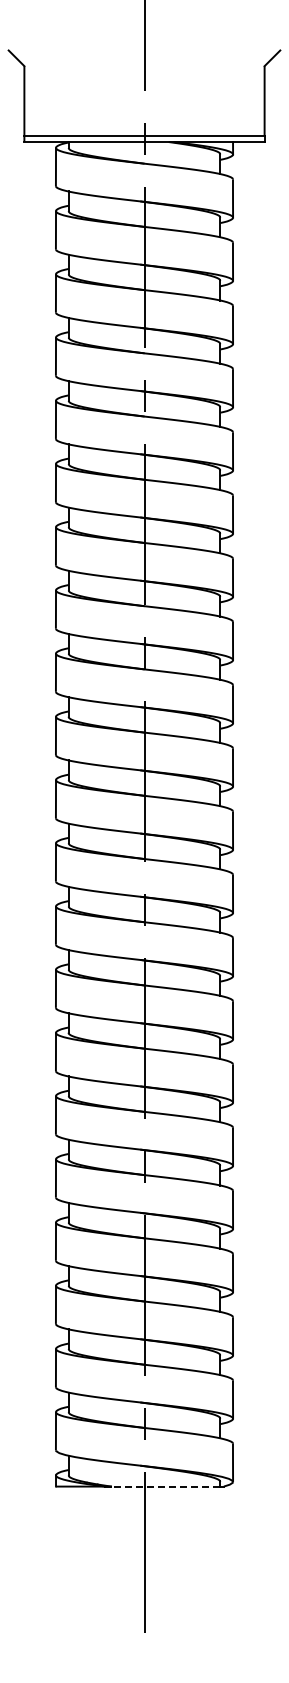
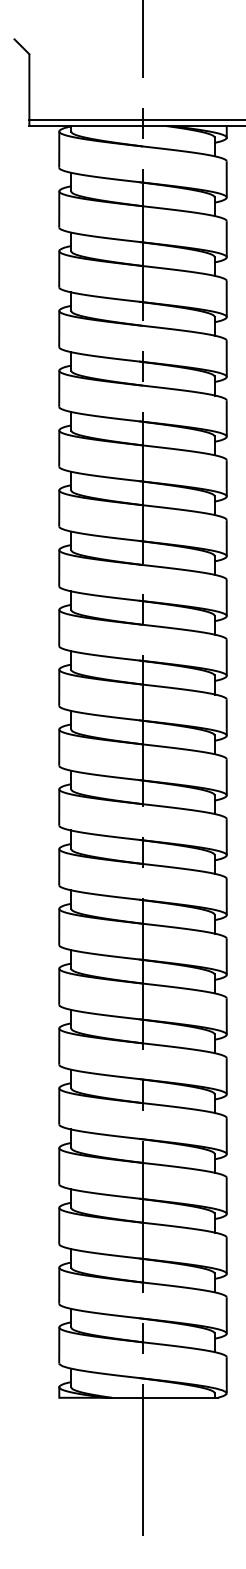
line: (165, 1486) -> (162, 1397), dashed -> solid

